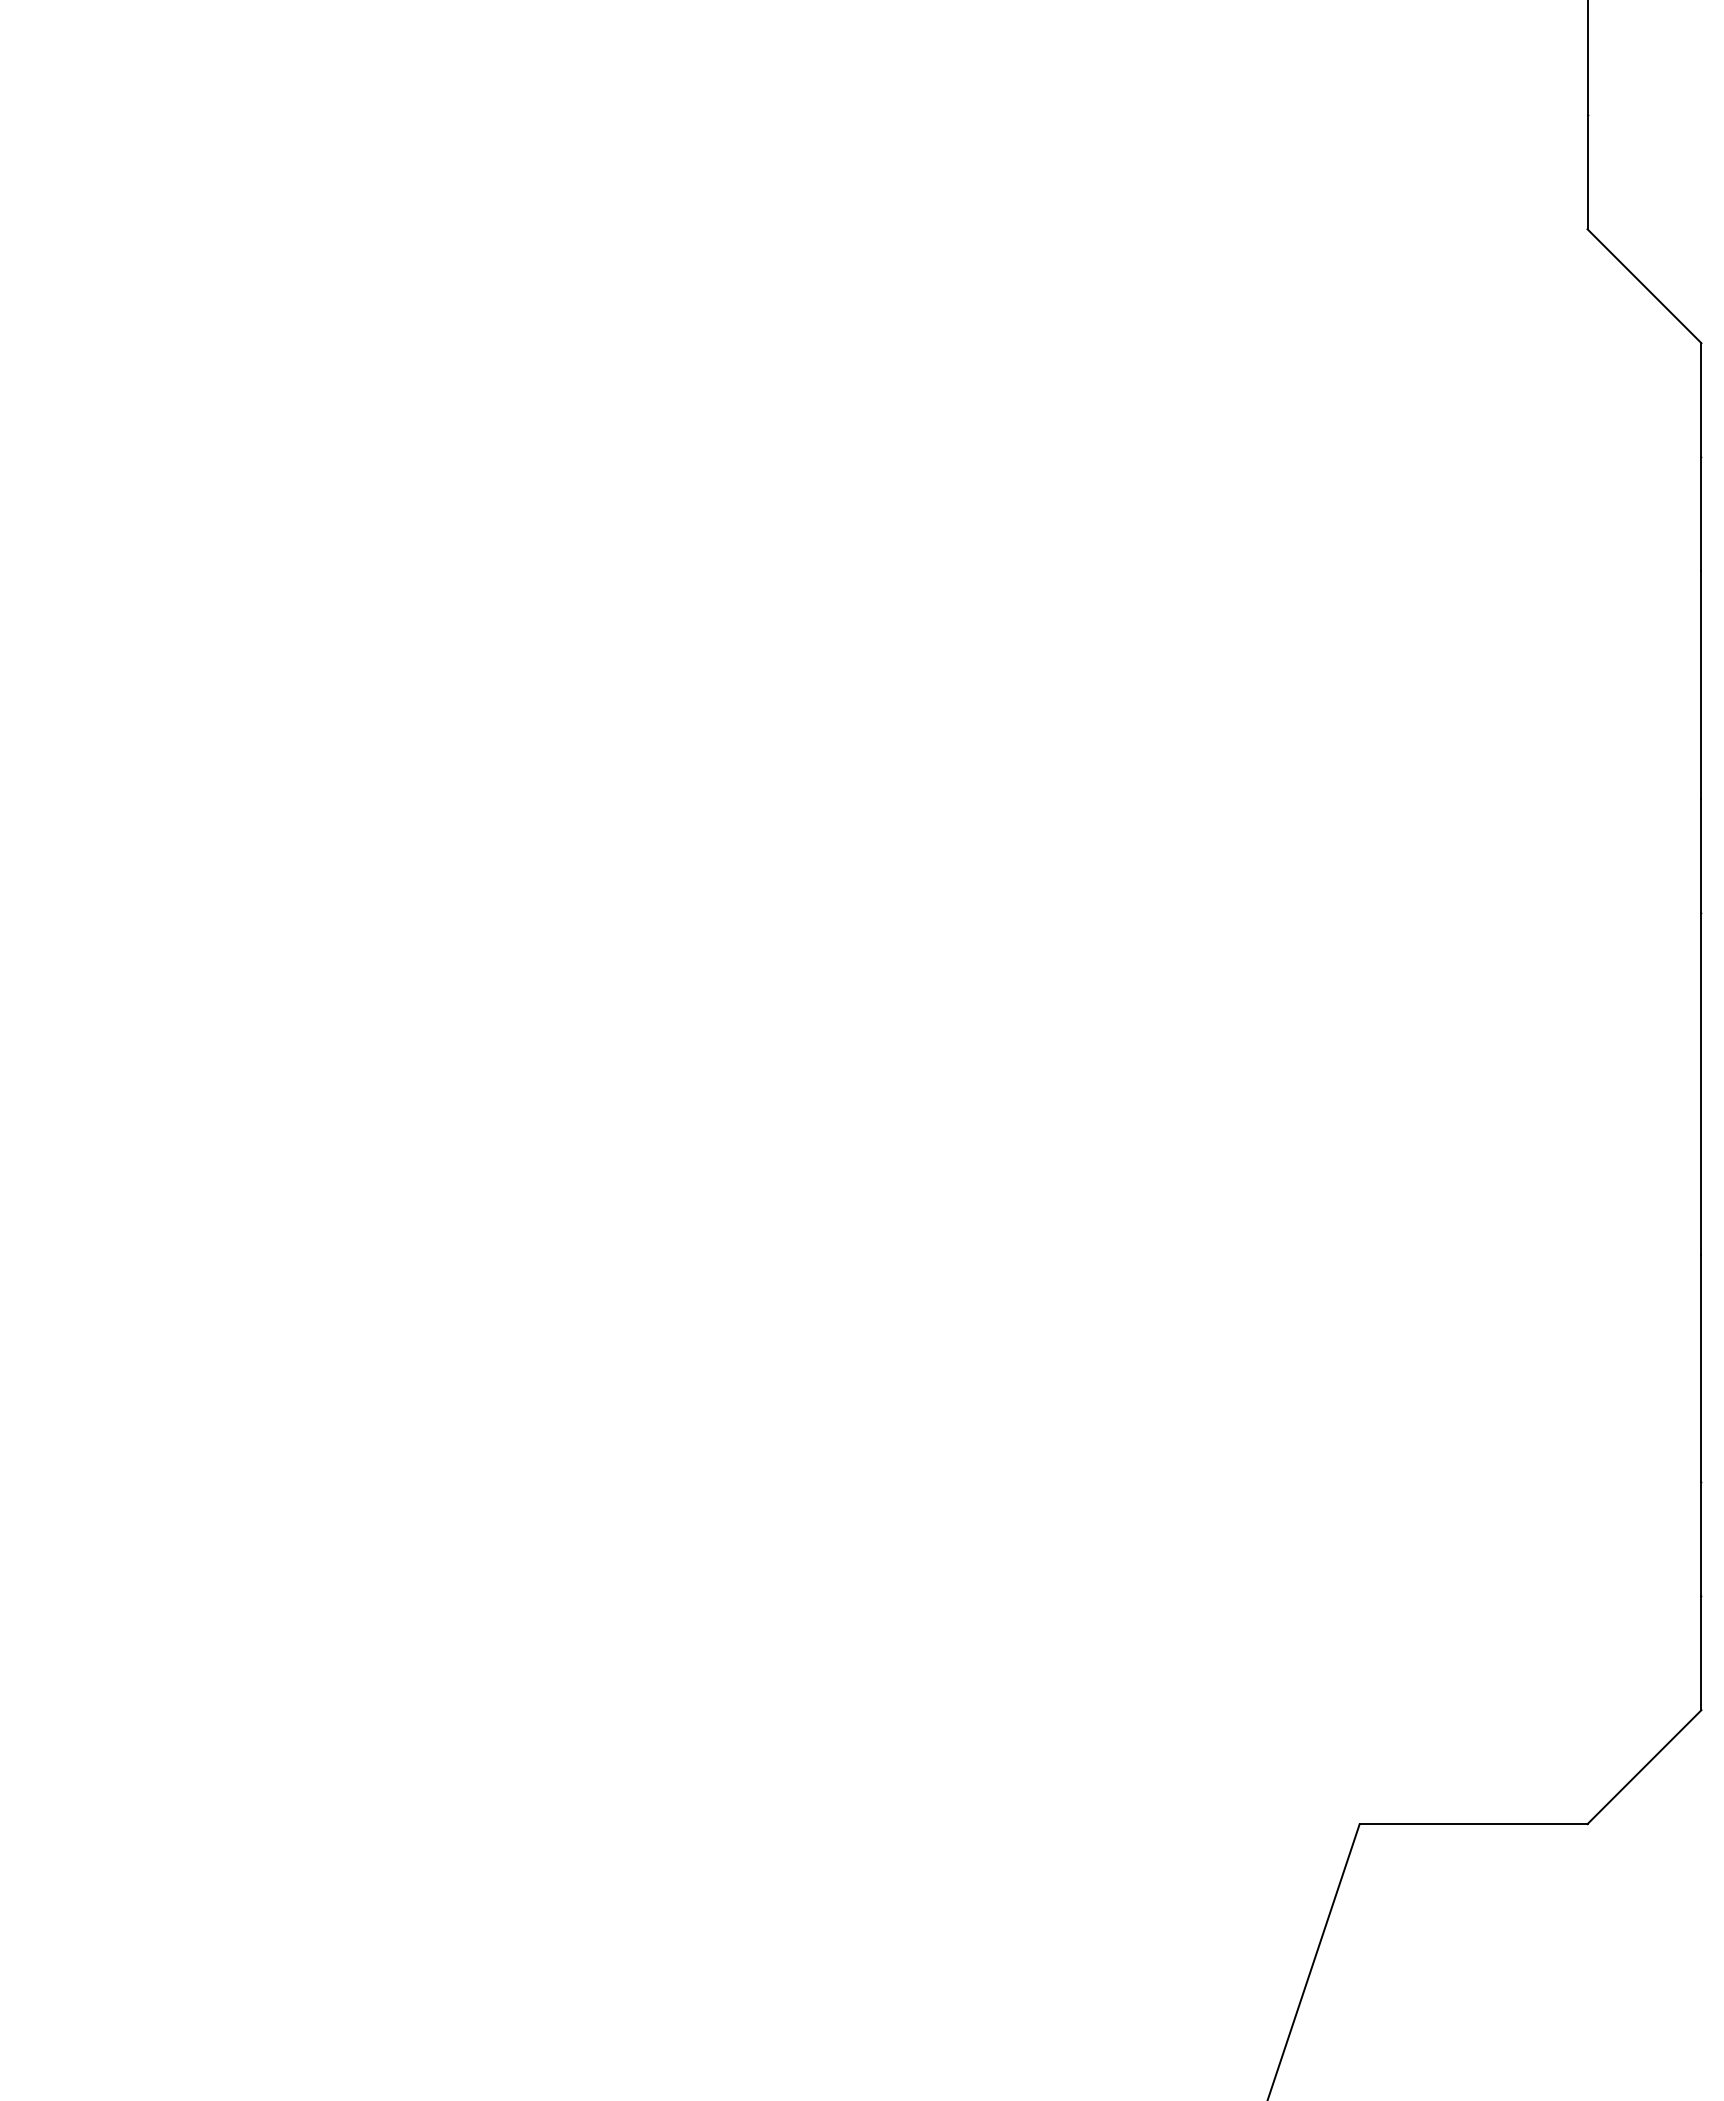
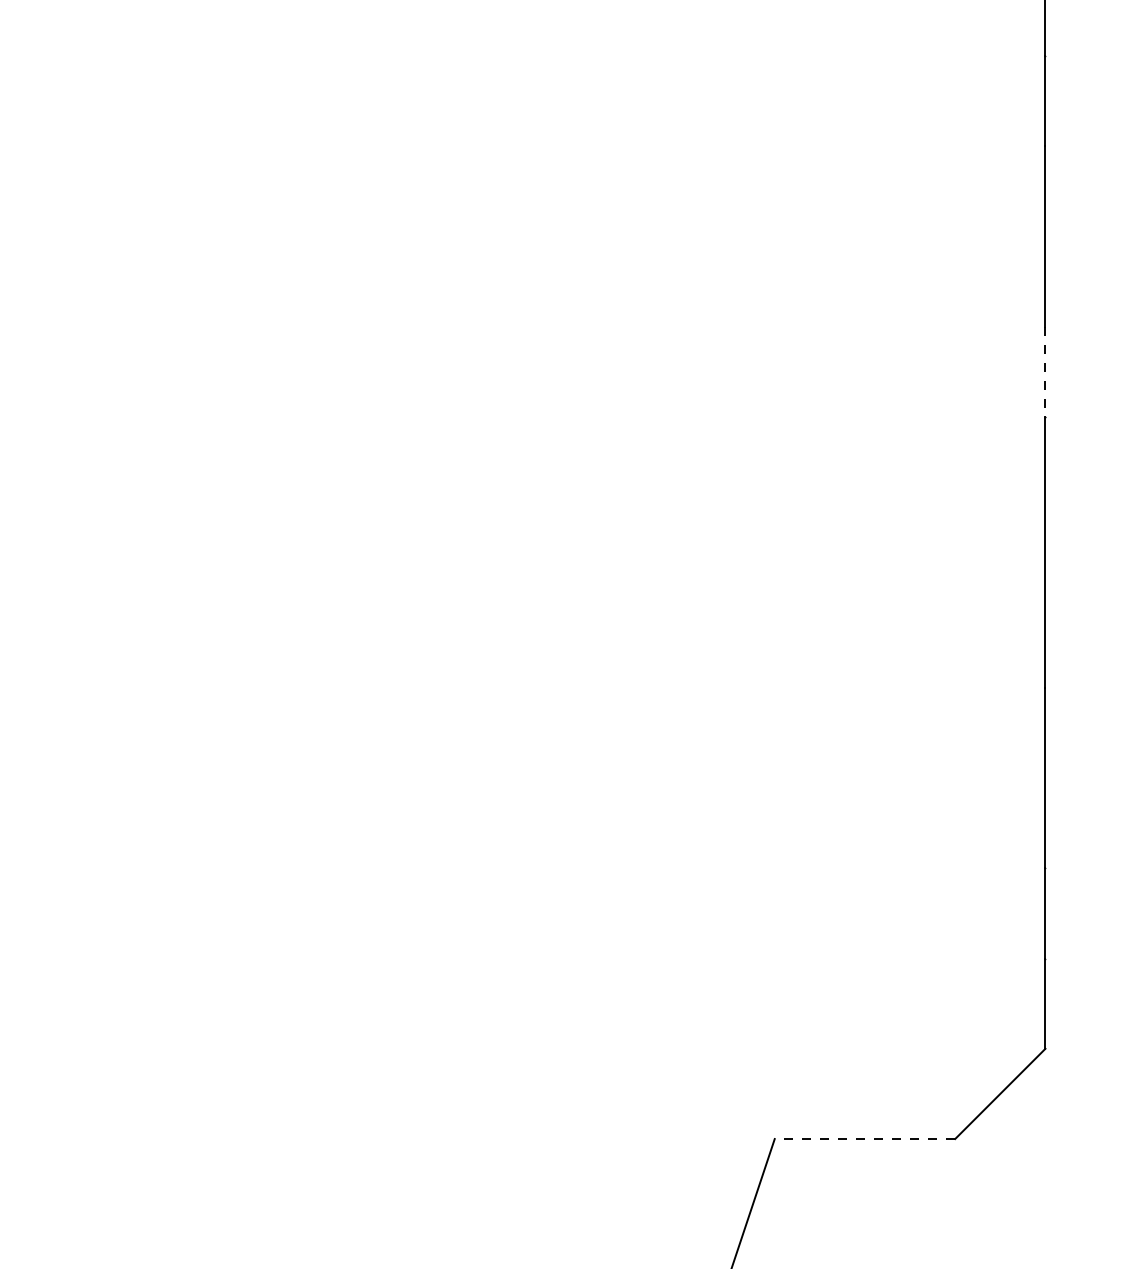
line: (1701, 855) -> (1045, 371), solid -> dashed
line: (1473, 1824) -> (864, 1139), solid -> dashed

